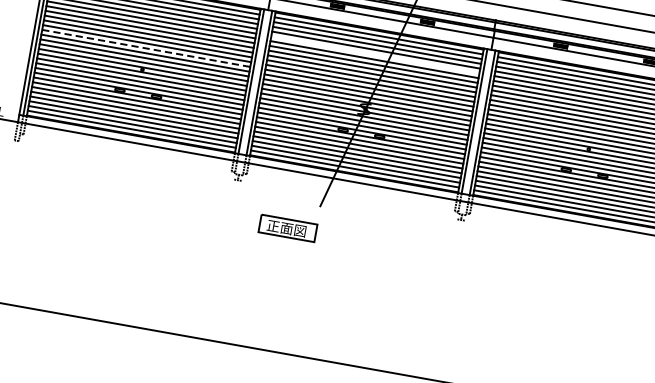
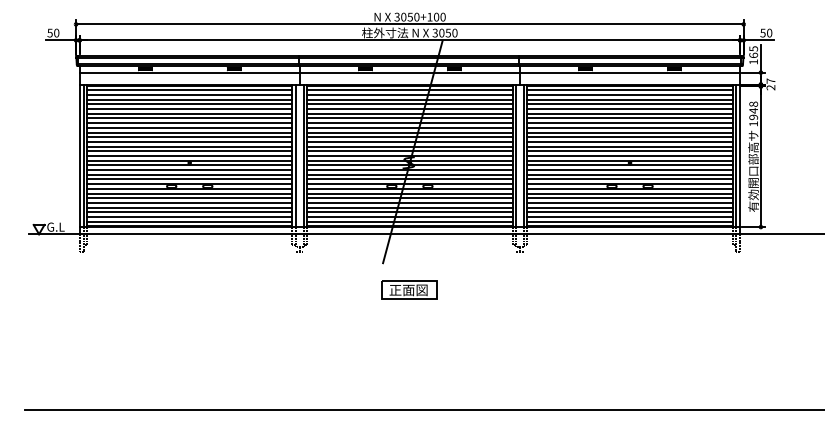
line: (146, 47) -> (189, 141), dashed -> solid
line: (374, 55) -> (409, 109), added
part: (287, 227) -> (409, 289), moved

